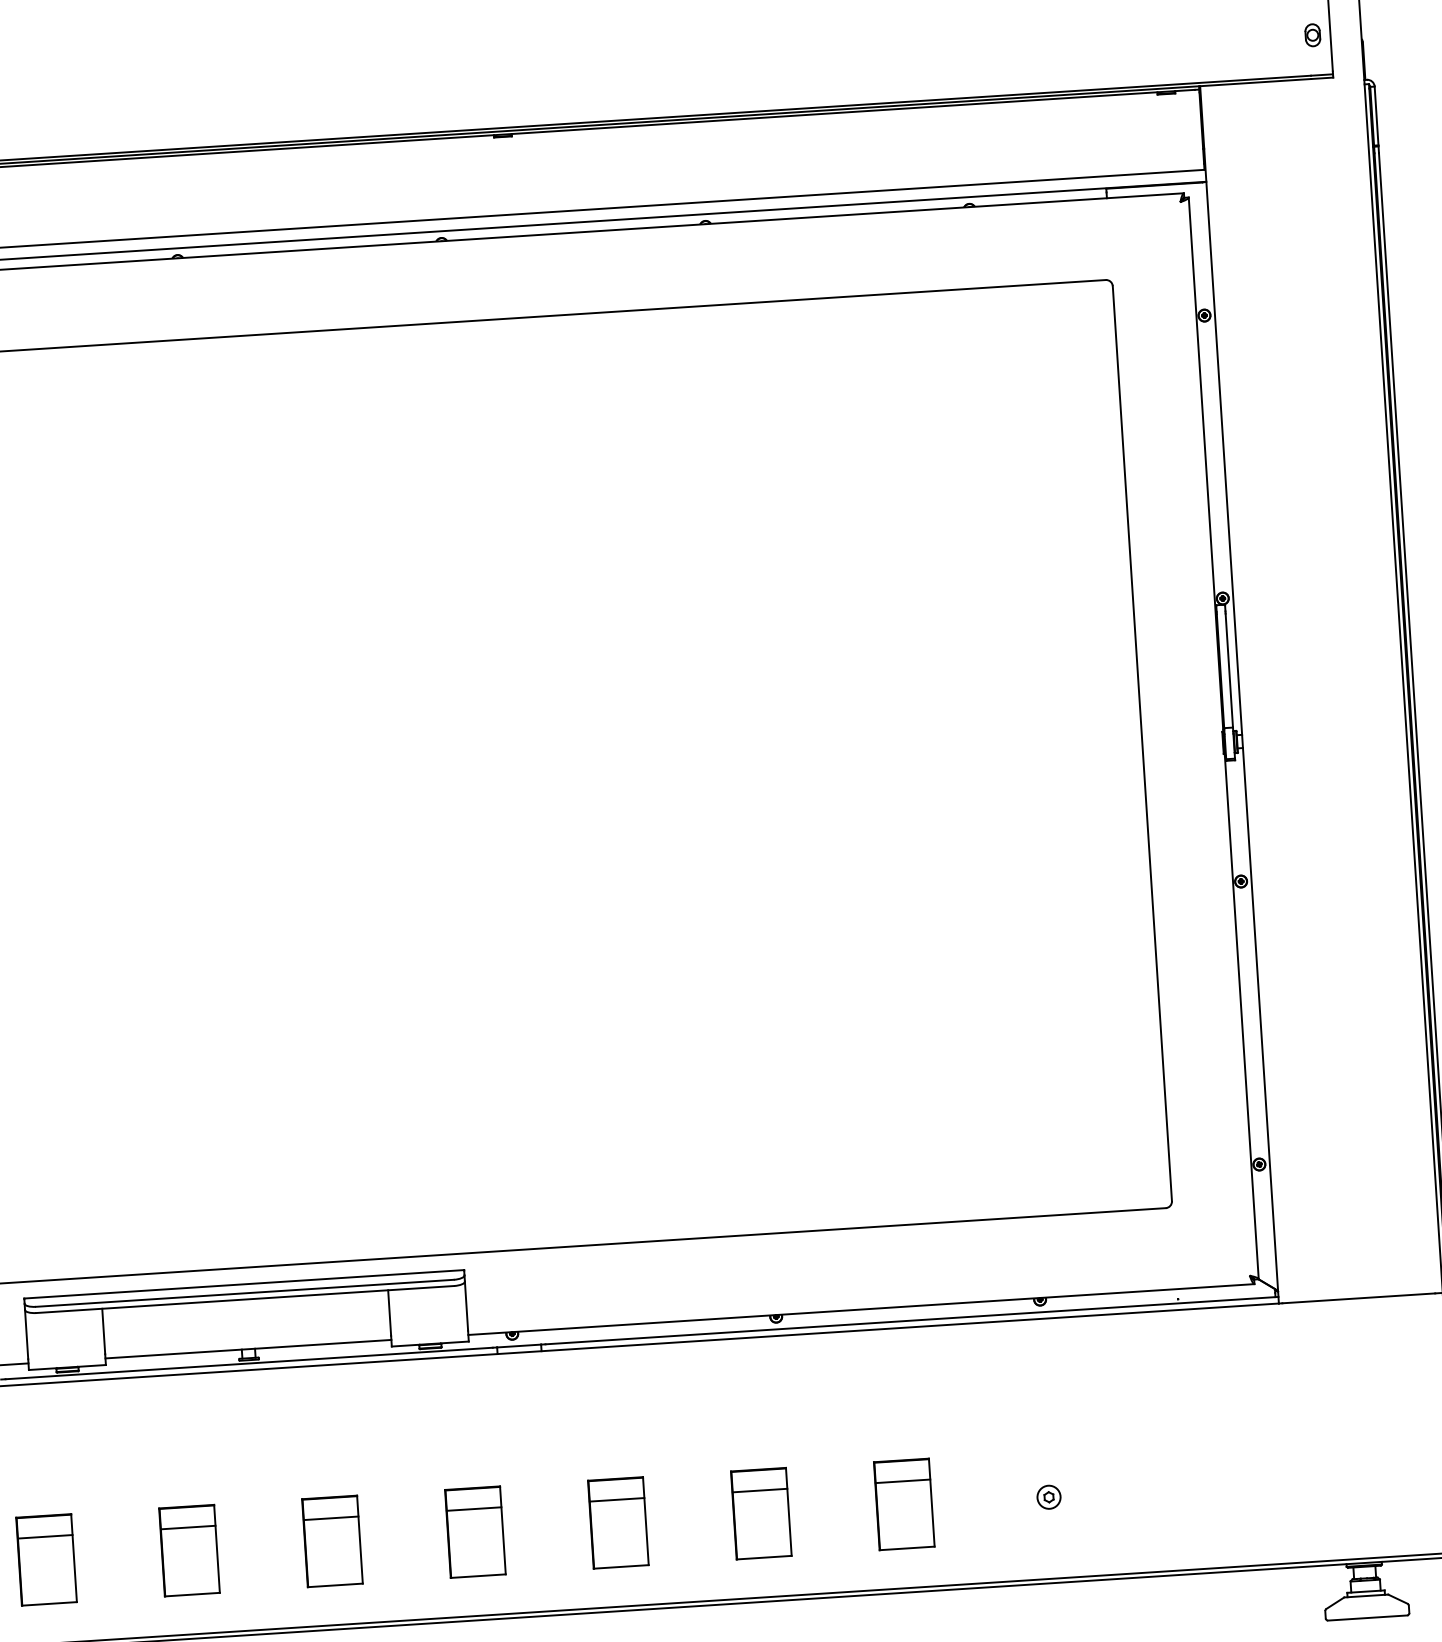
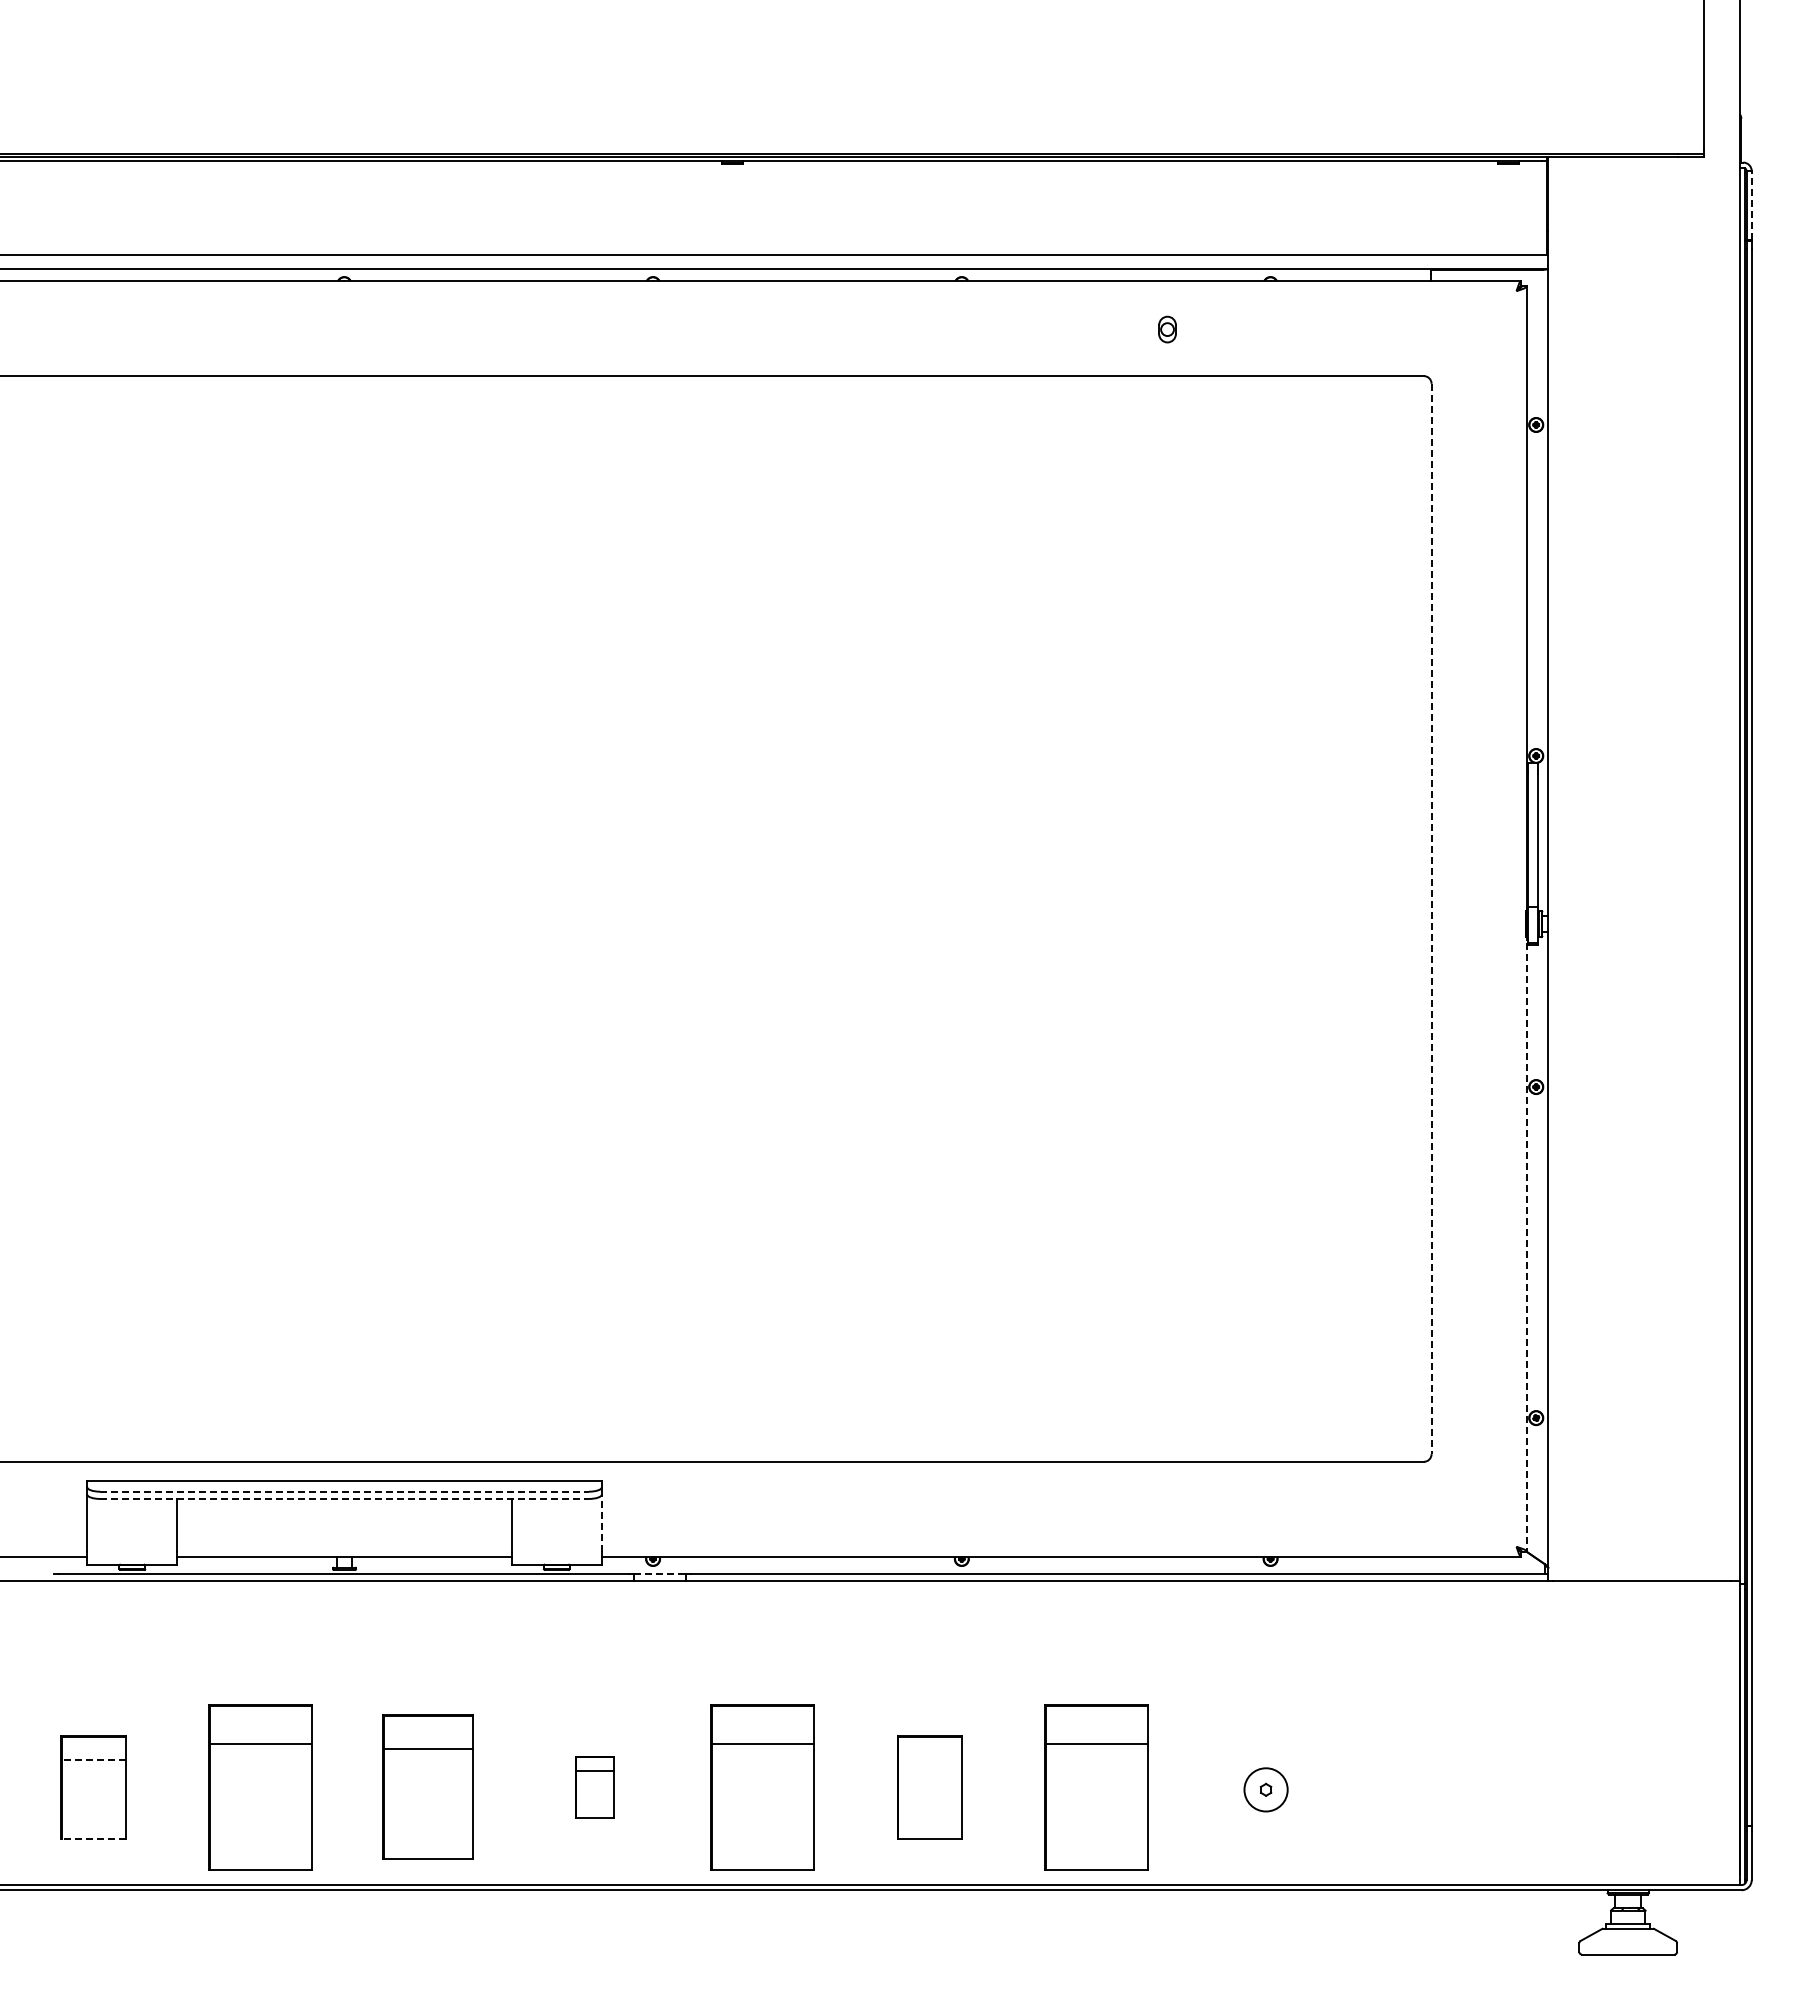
part: (1312, 35) -> (1167, 329), moved
line: (1376, 115) -> (1751, 204), solid -> dashed
line: (1142, 744) -> (1431, 919), solid -> dashed
line: (1241, 1014) -> (1526, 1242), solid -> dashed
line: (245, 1293) -> (345, 1491), solid -> dashed
line: (245, 1299) -> (345, 1498), solid -> dashed
line: (466, 1306) -> (601, 1523), solid -> dashed
line: (519, 1345) -> (660, 1573), solid -> dashed
line: (759, 1490) -> (929, 1760), removed
circle: (1048, 1496) -> (1265, 1789), size x1.6
part: (903, 1504) -> (1096, 1787), size x1.6
part: (618, 1523) -> (762, 1787), size x1.6
part: (474, 1532) -> (594, 1787), size x0.6
line: (45, 1536) -> (93, 1760), solid -> dashed
part: (332, 1541) -> (427, 1787), size x1.4
part: (189, 1550) -> (260, 1787), size x1.6
line: (49, 1603) -> (93, 1838), solid -> dashed

